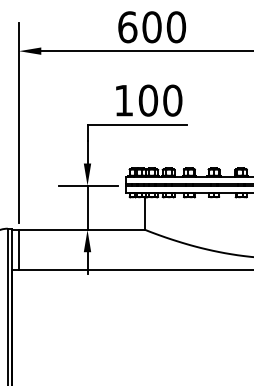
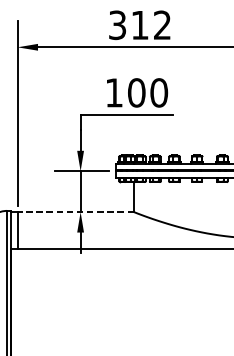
text: (152, 27) -> (140, 25), 600 -> 312
line: (81, 230) -> (75, 212), solid -> dashed

